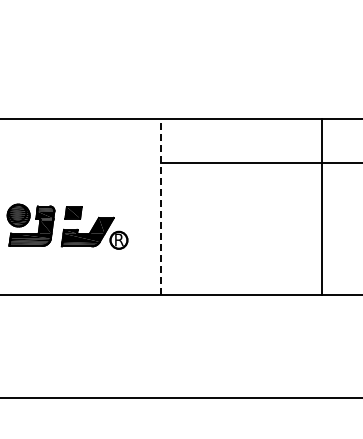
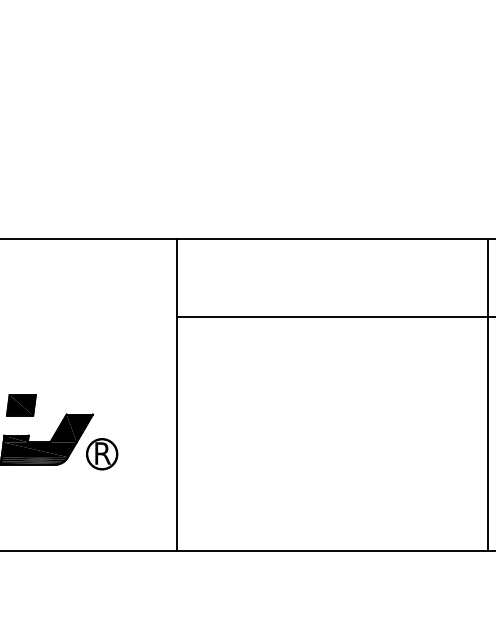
line: (322, 206) -> (488, 394), moved
line: (161, 207) -> (177, 395), dashed -> solid

